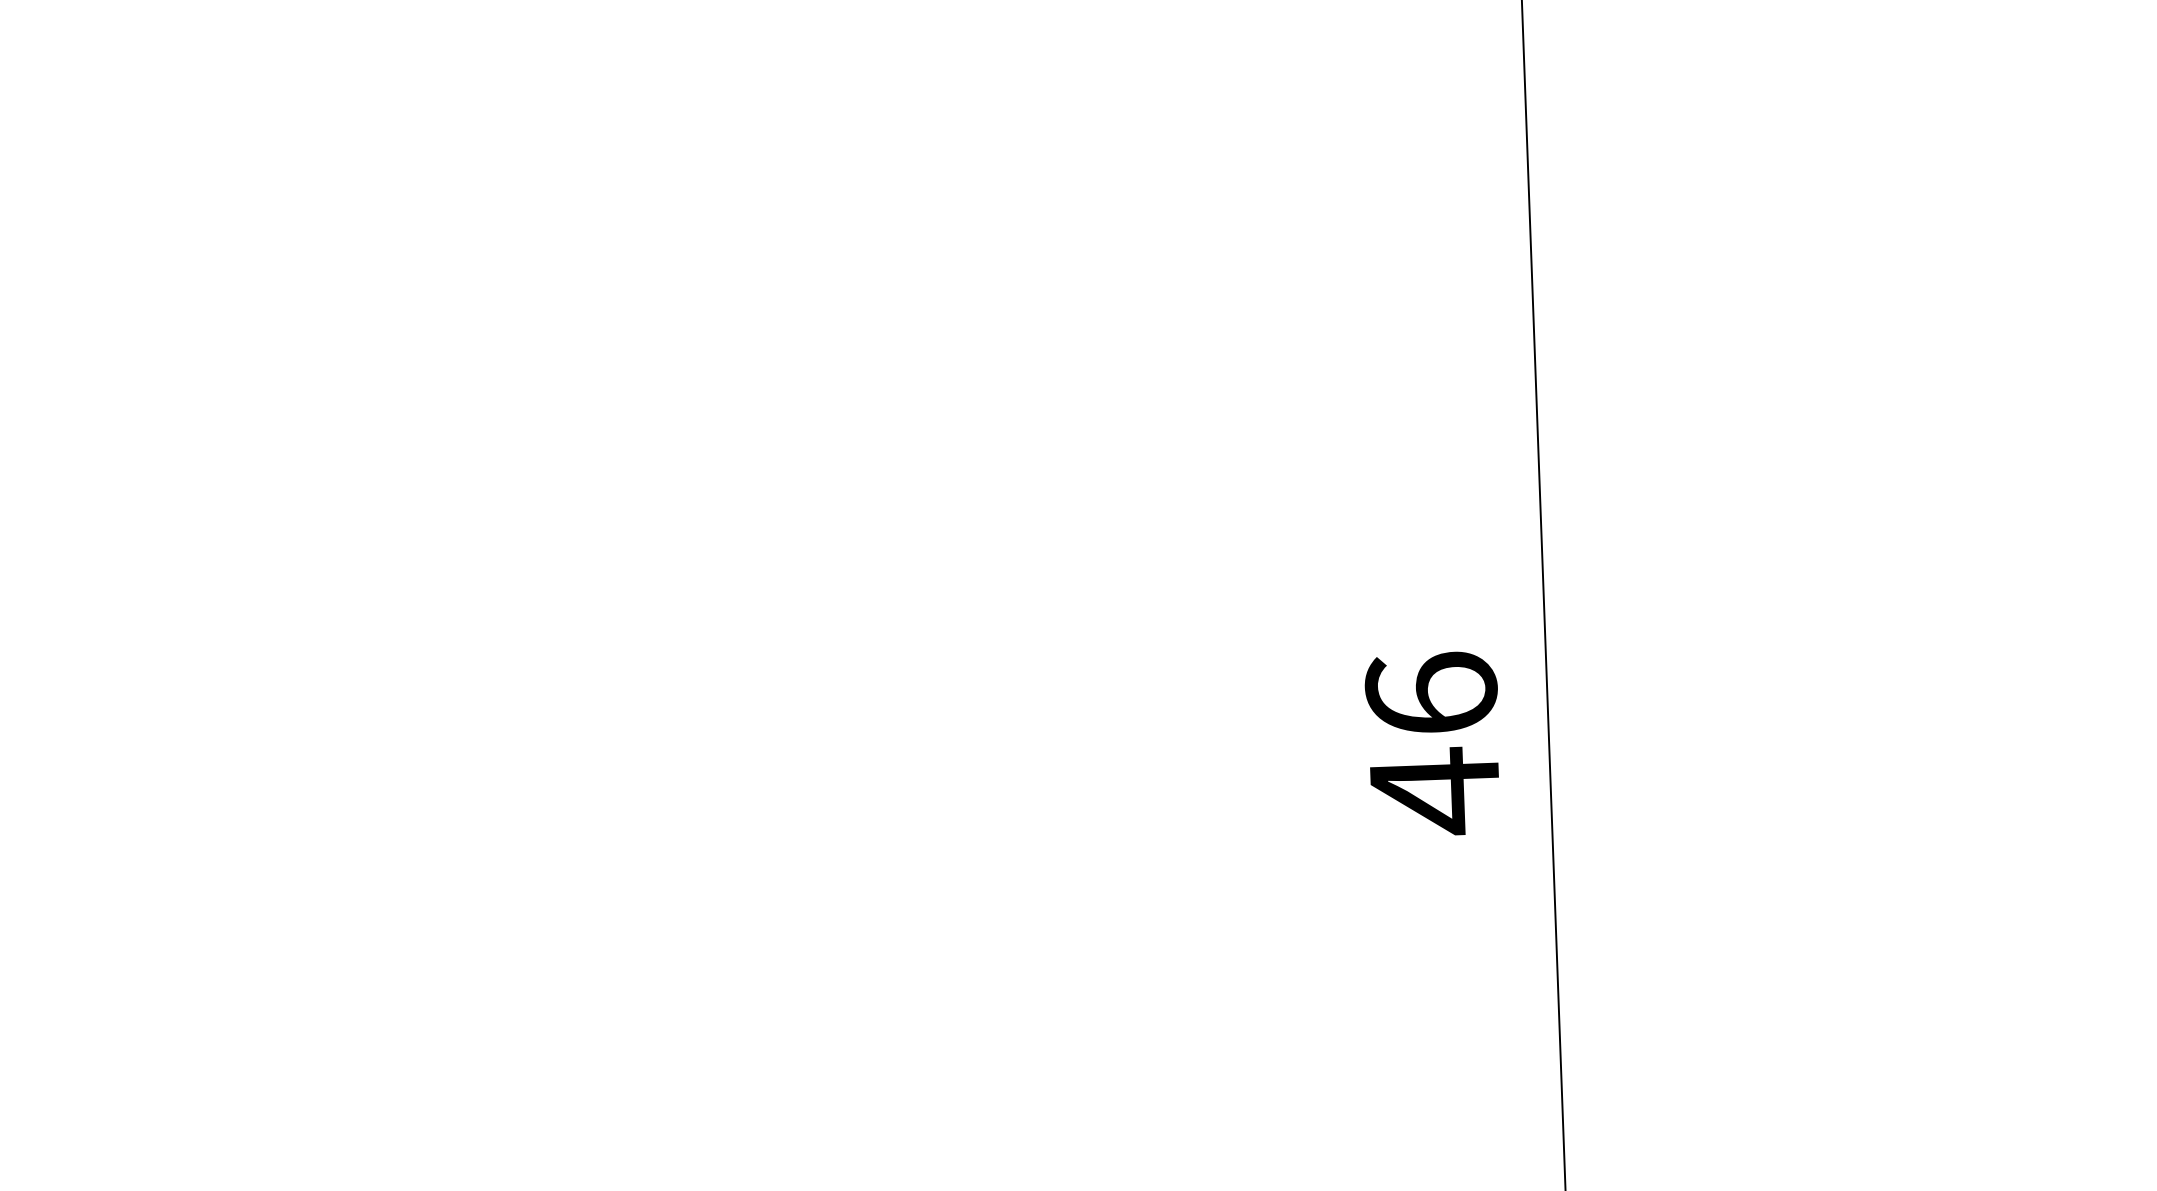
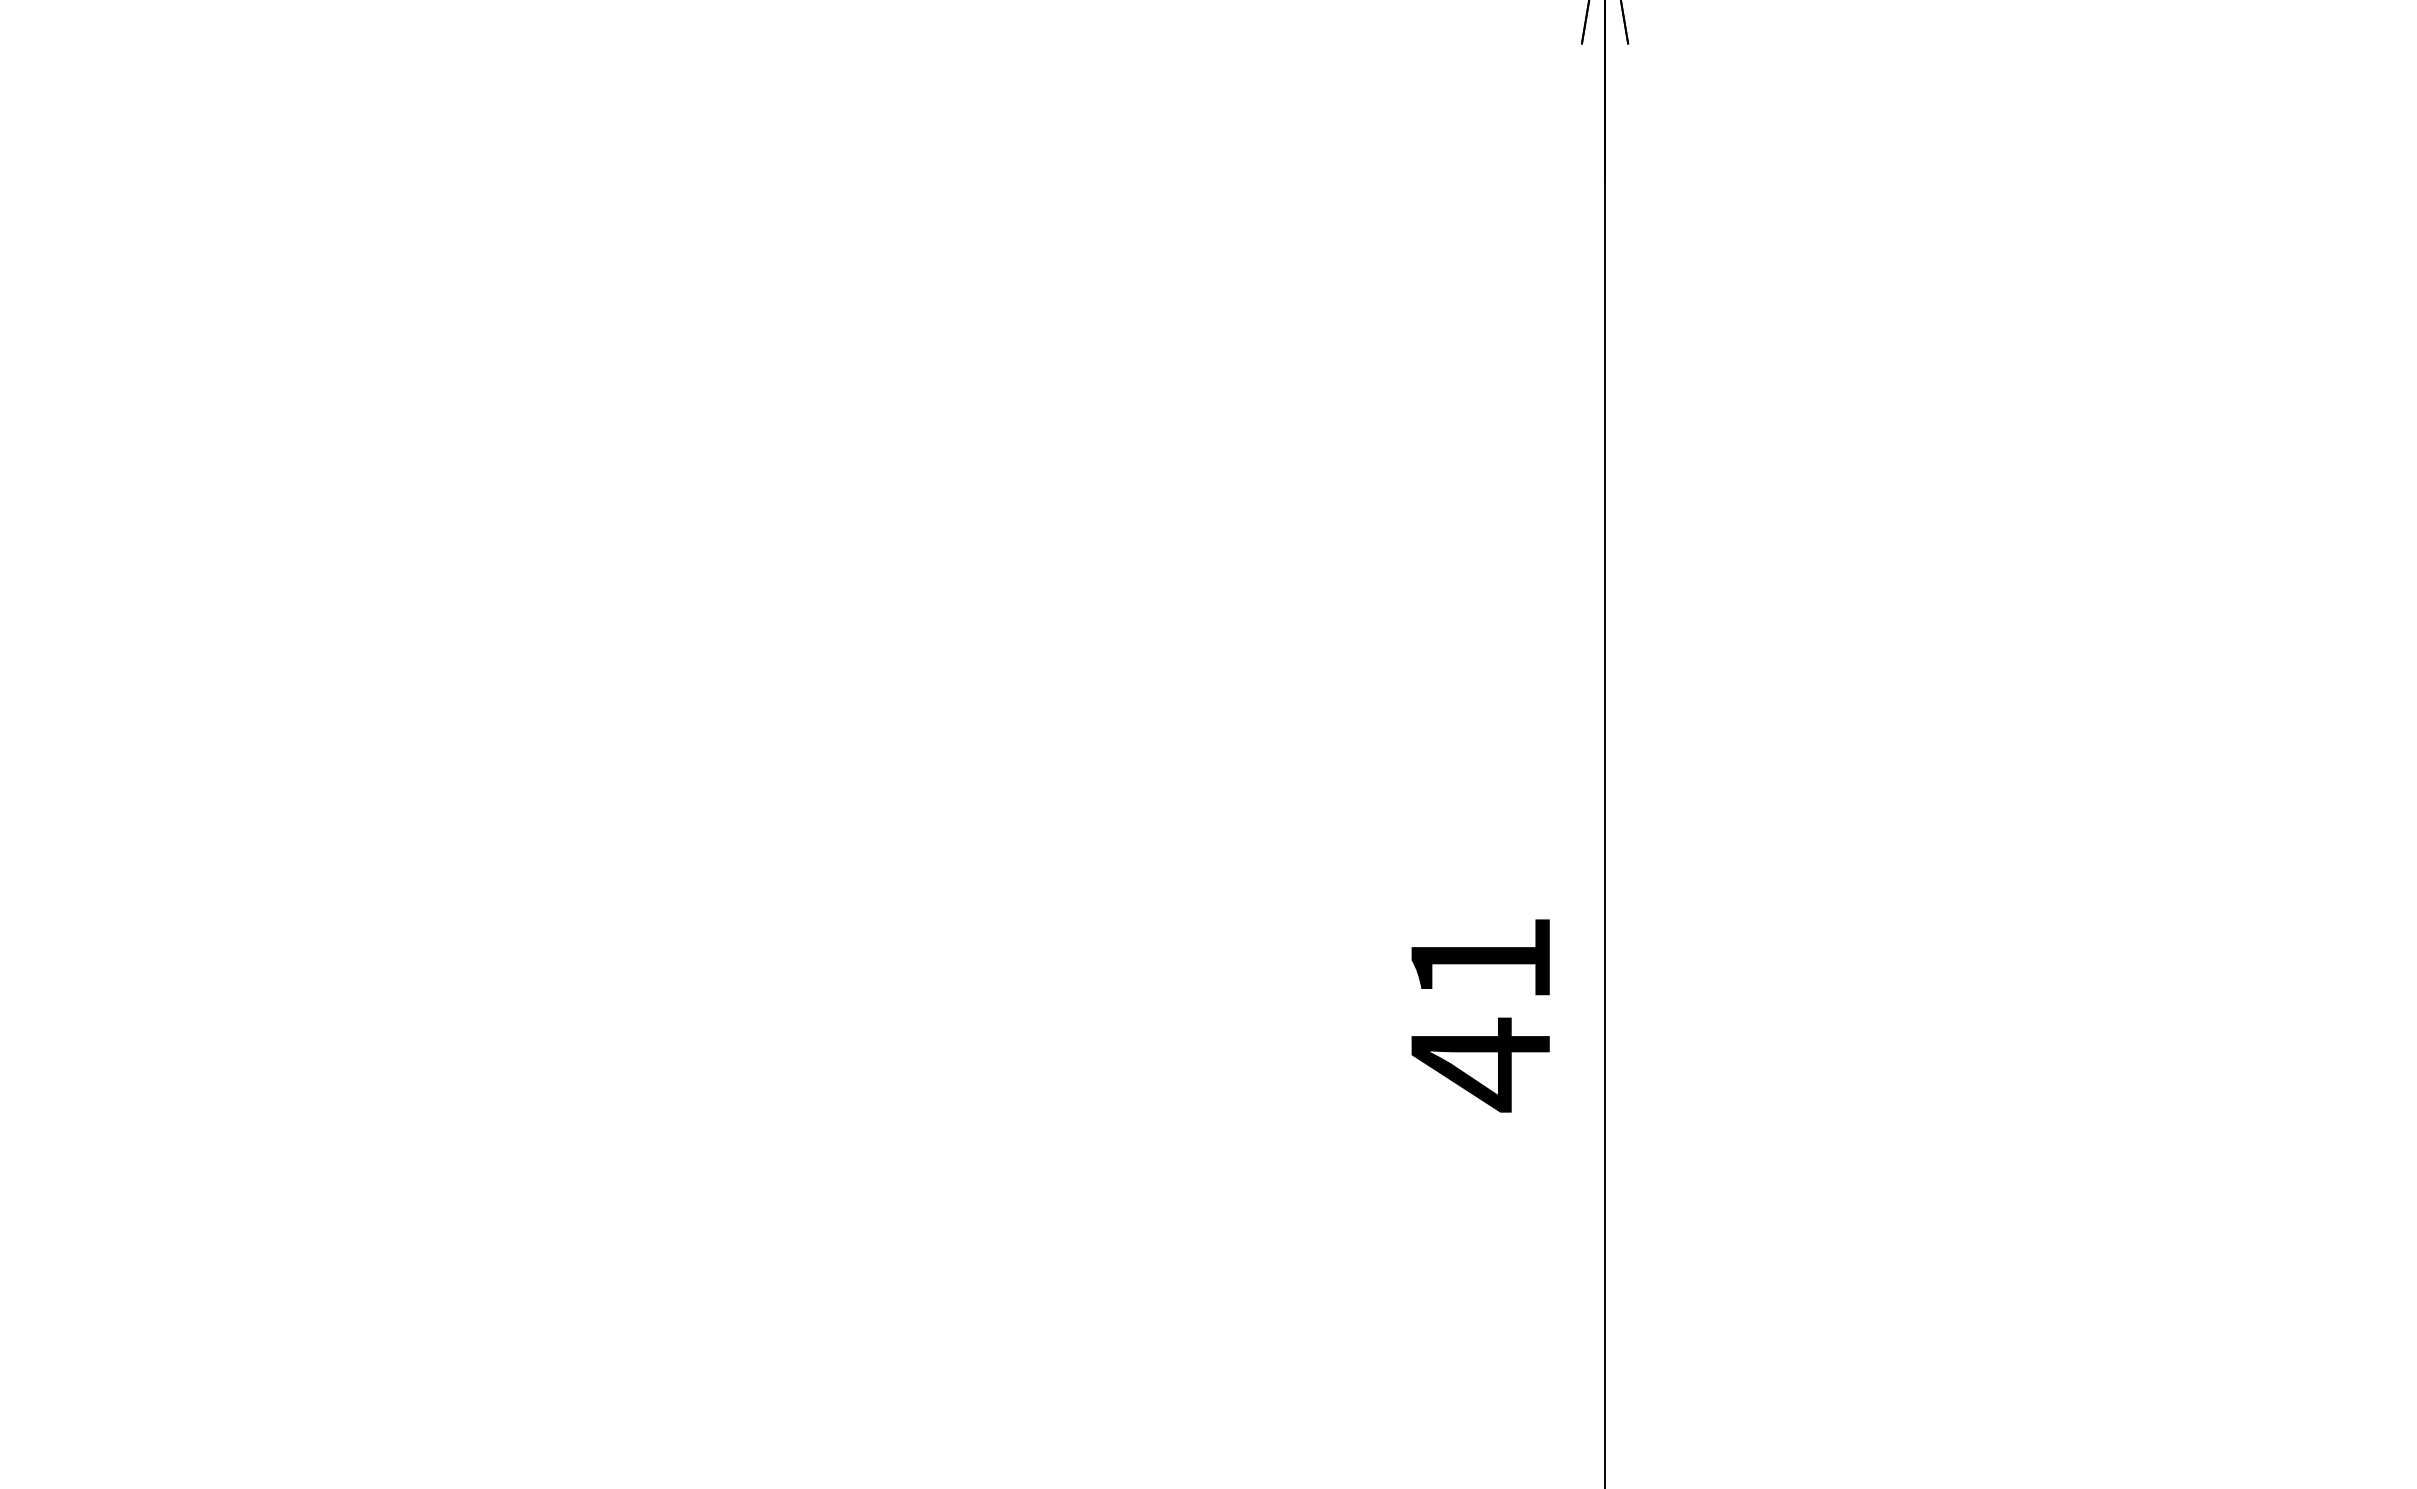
text: (1431, 692) -> (1480, 958), 46 -> 41

